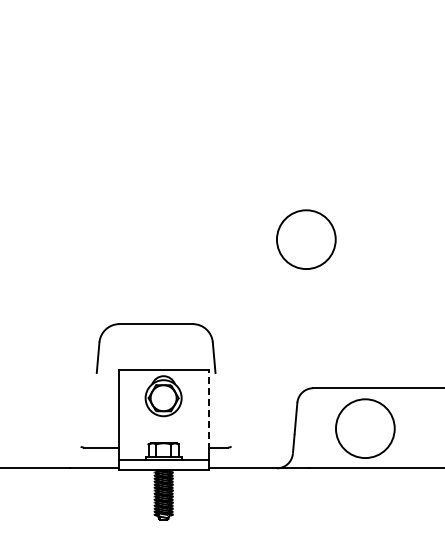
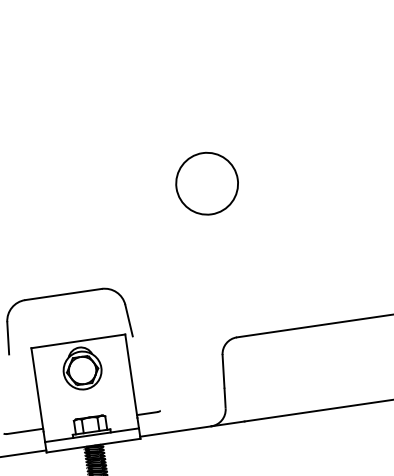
line: (208, 409) -> (131, 375), dashed -> solid
part: (365, 428) -> (297, 371), removed

